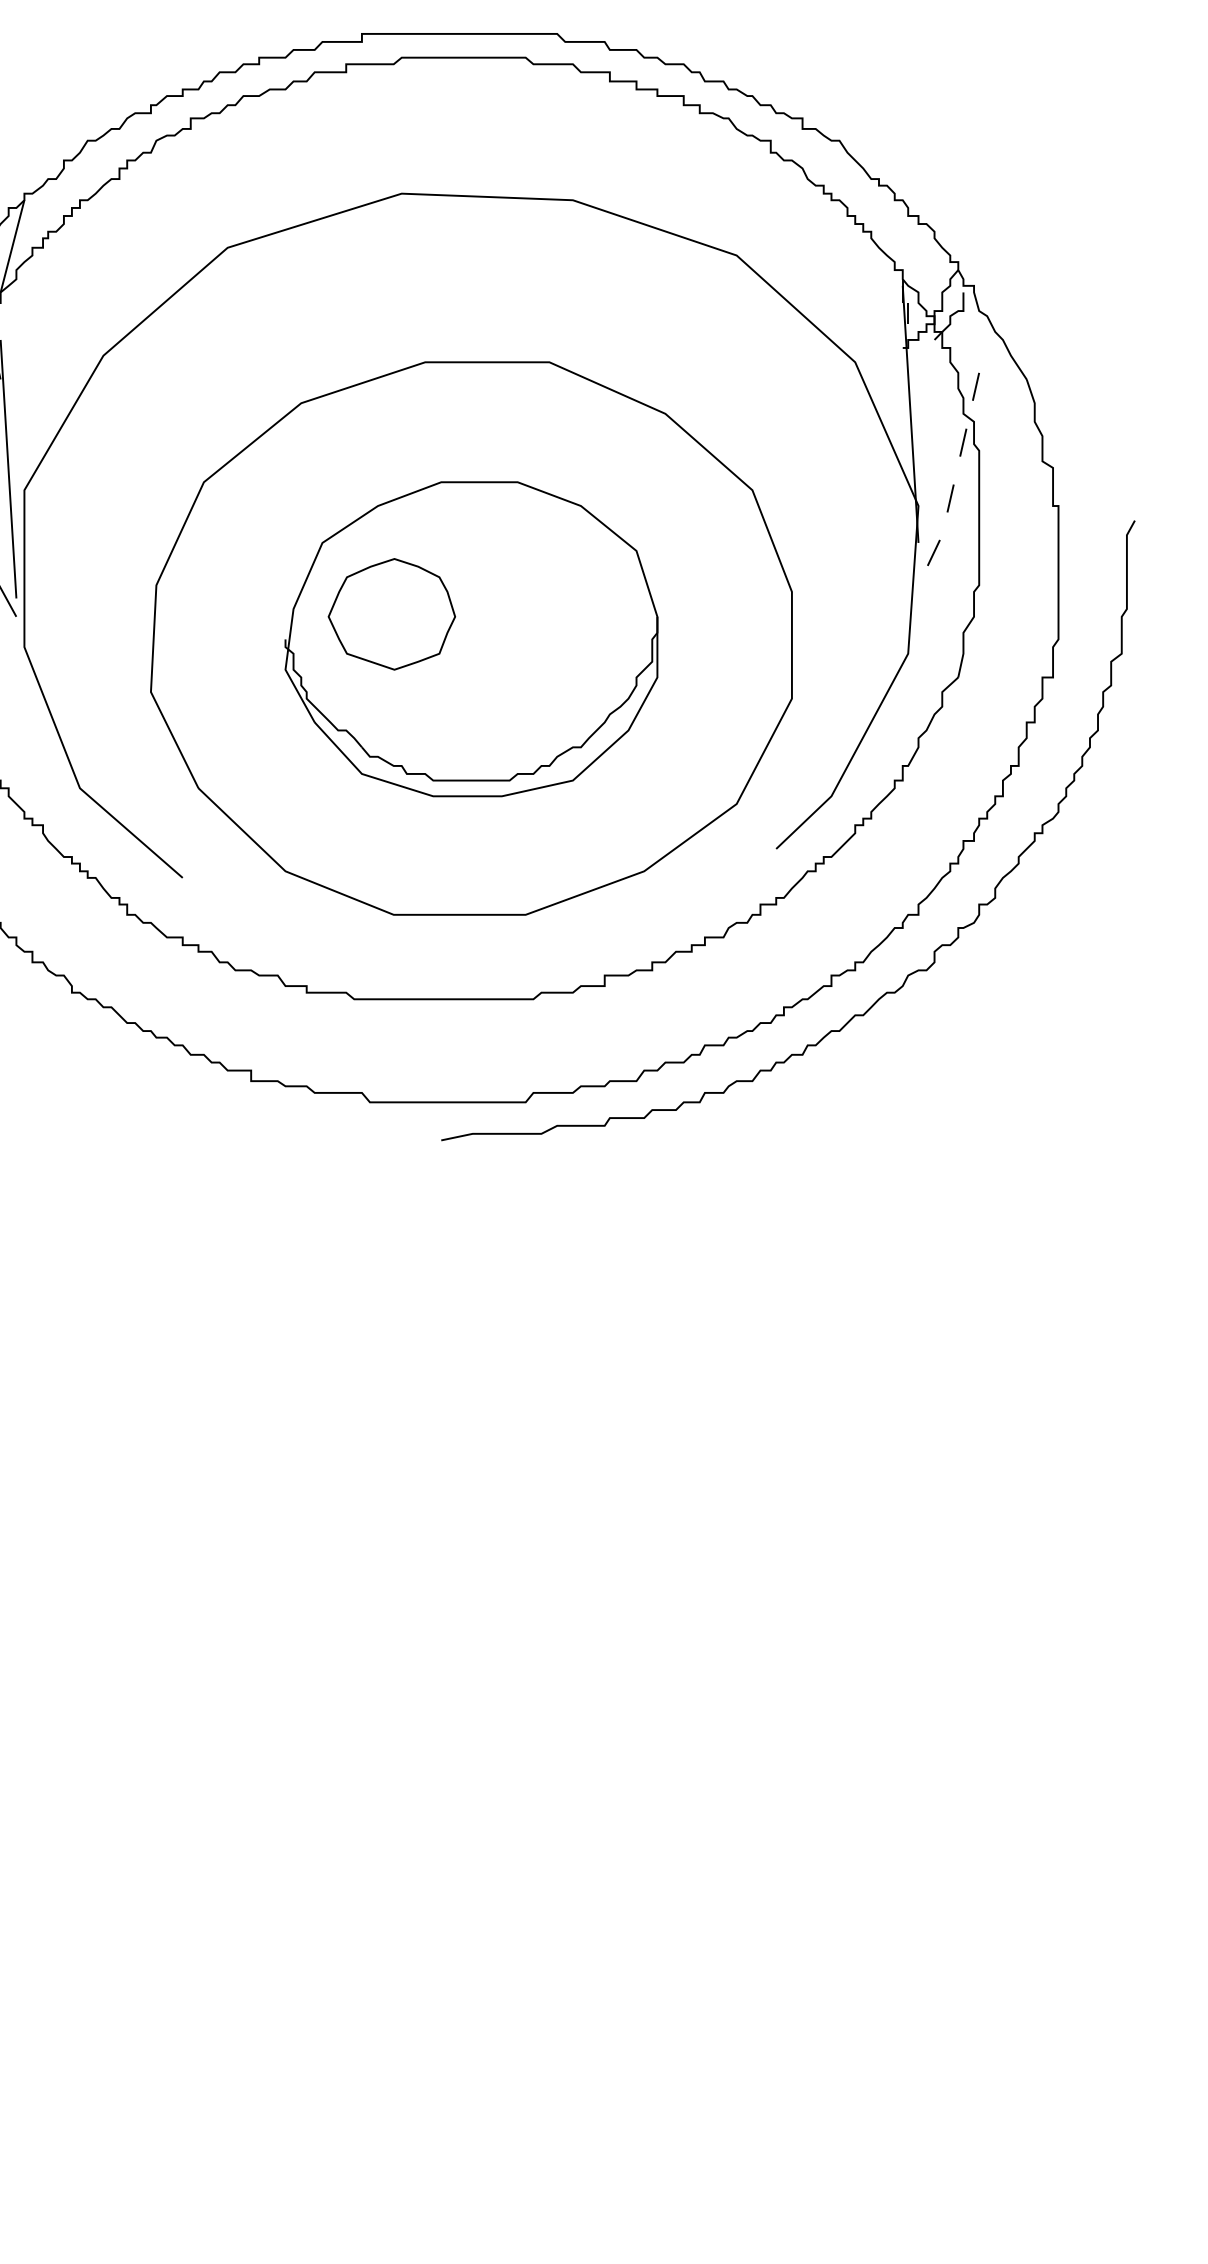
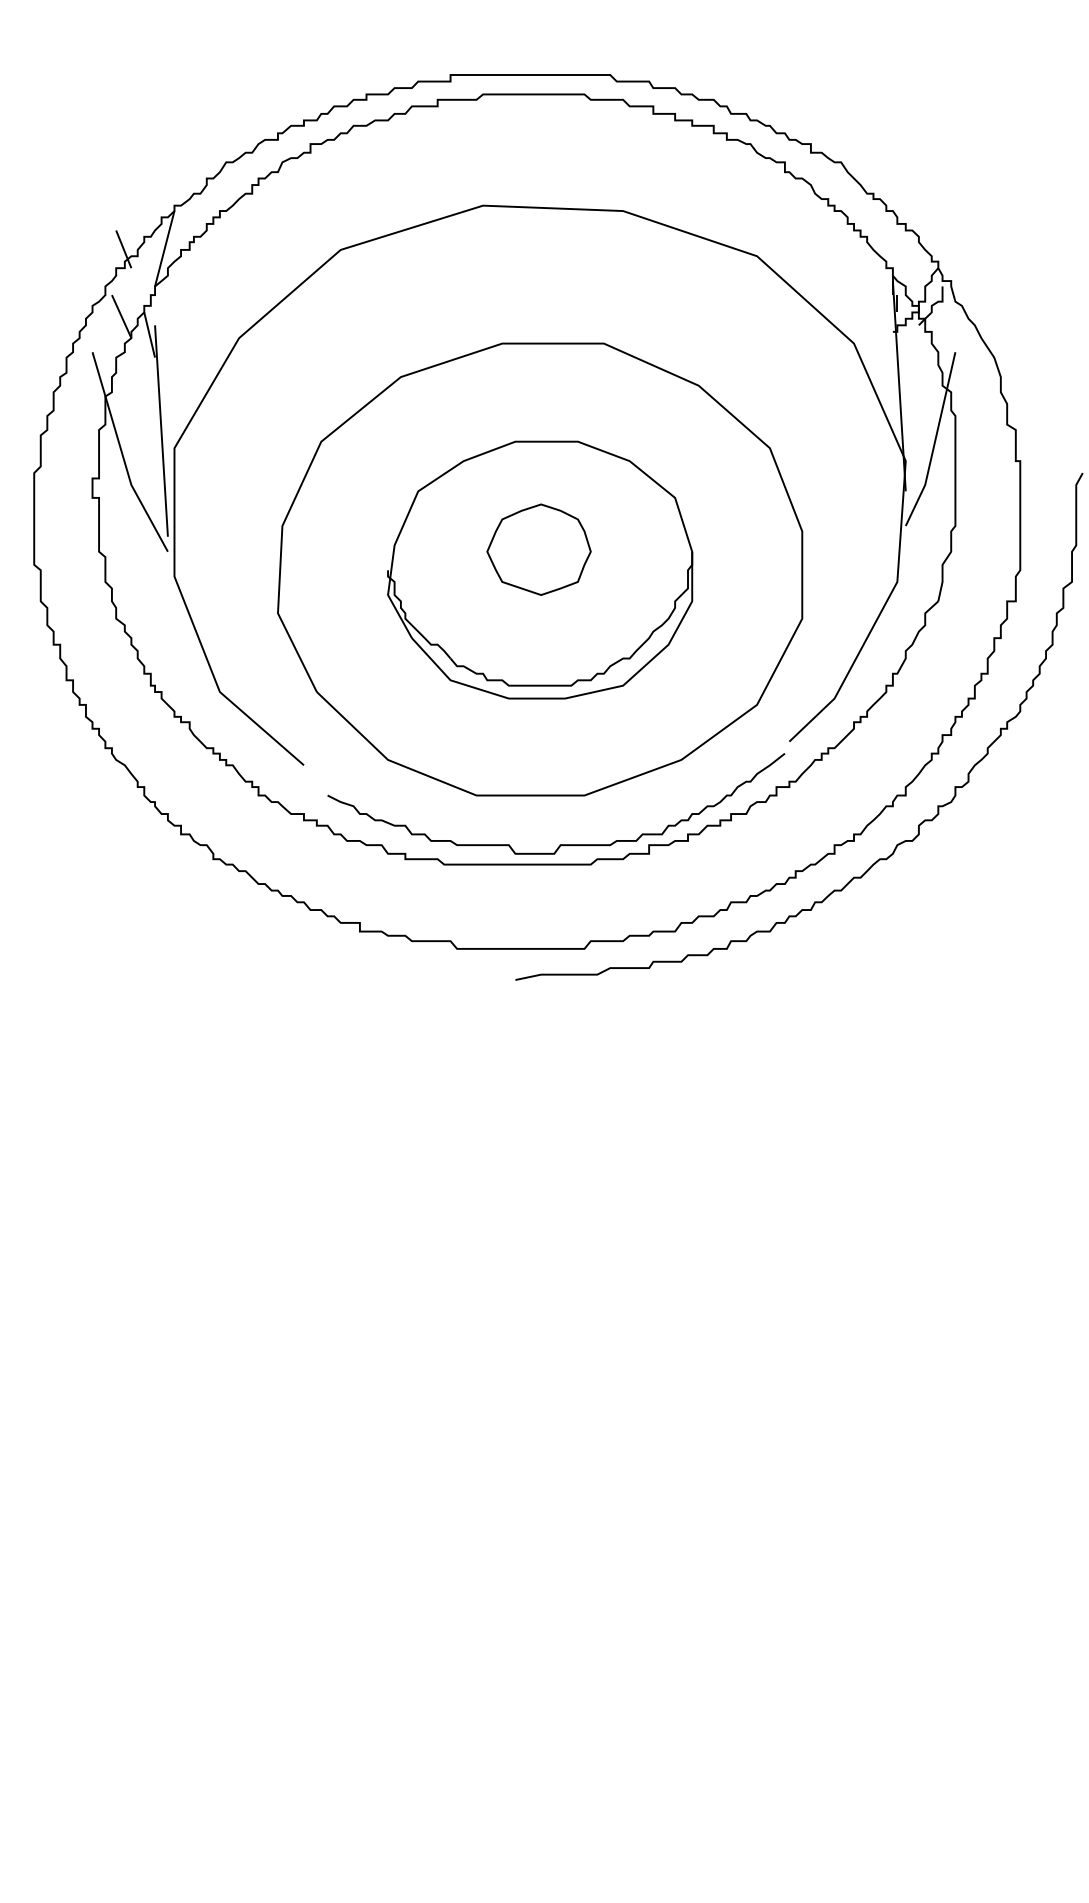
line: (954, 482) -> (935, 441), dashed -> solid
part: (391, 614) -> (538, 549), moved
curve: (495, 974) -> (559, 844), added

